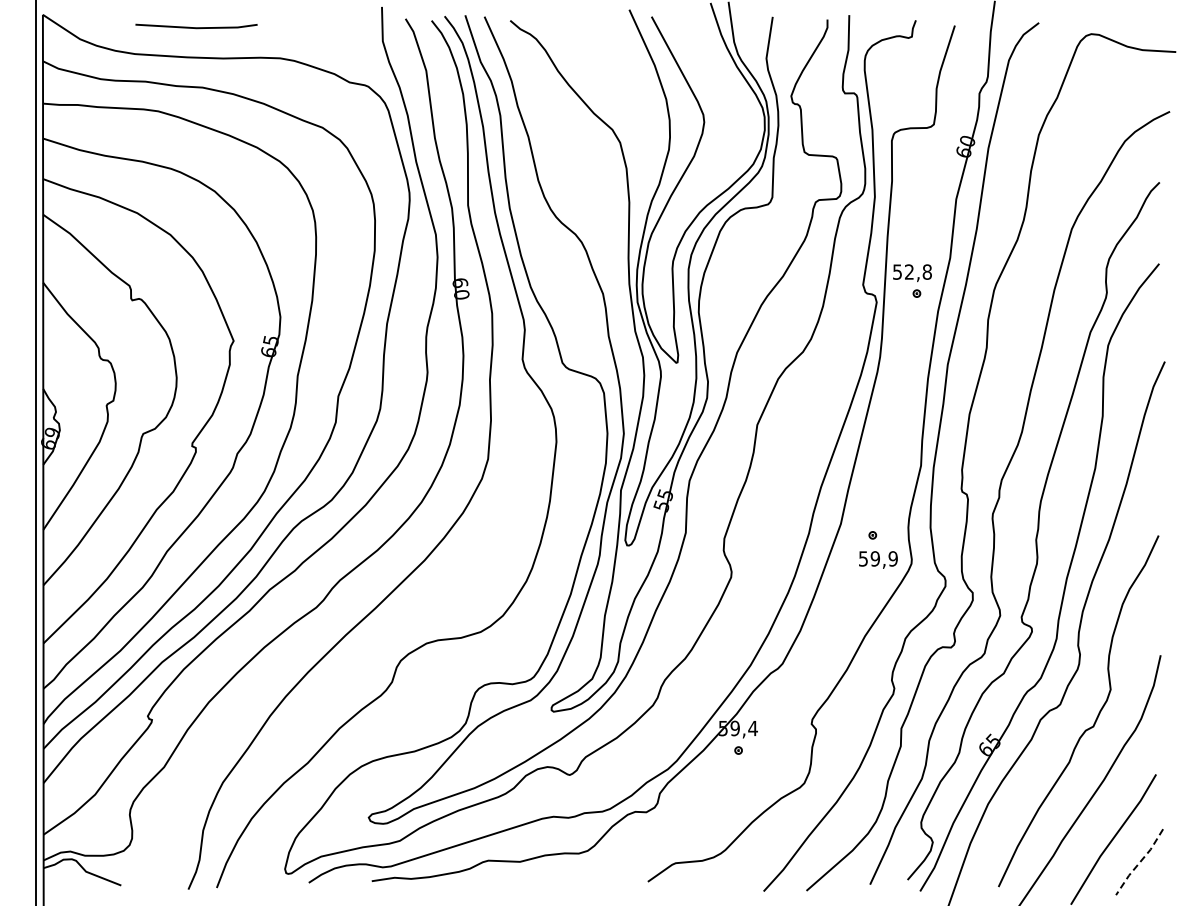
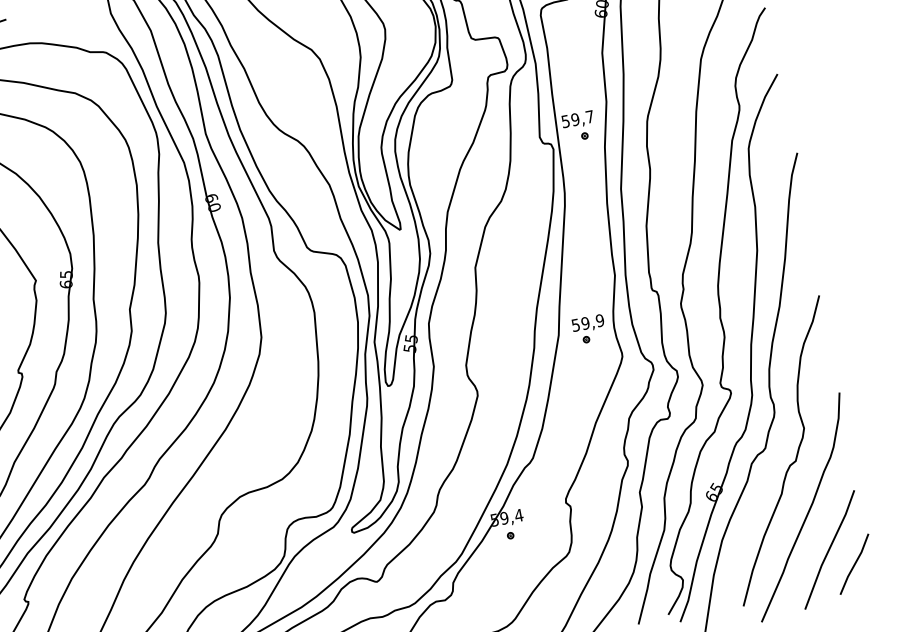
text: (917, 271) -> (581, 117), 52,8 -> 59,7
text: (878, 559) -> (588, 323), moved
line: (1139, 862) -> (854, 564), dashed -> solid

